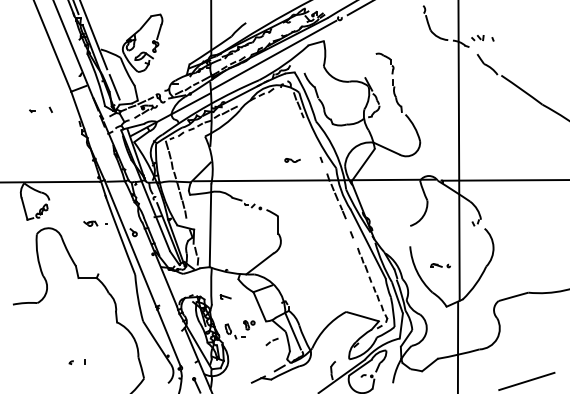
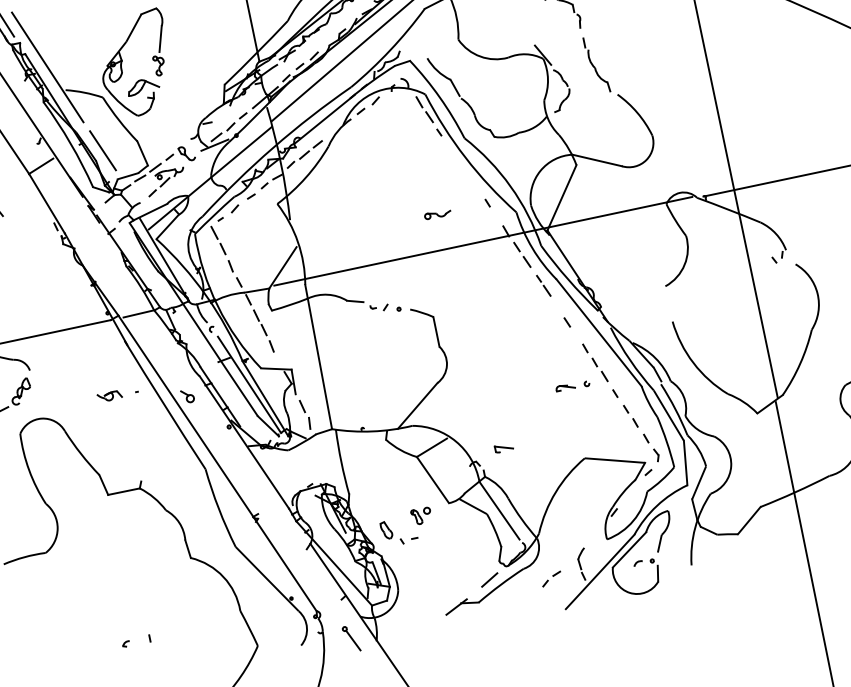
part: (440, 265) -> (572, 385), moved
part: (225, 296) -> (503, 447), moved
part: (271, 341) -> (550, 578), moved

